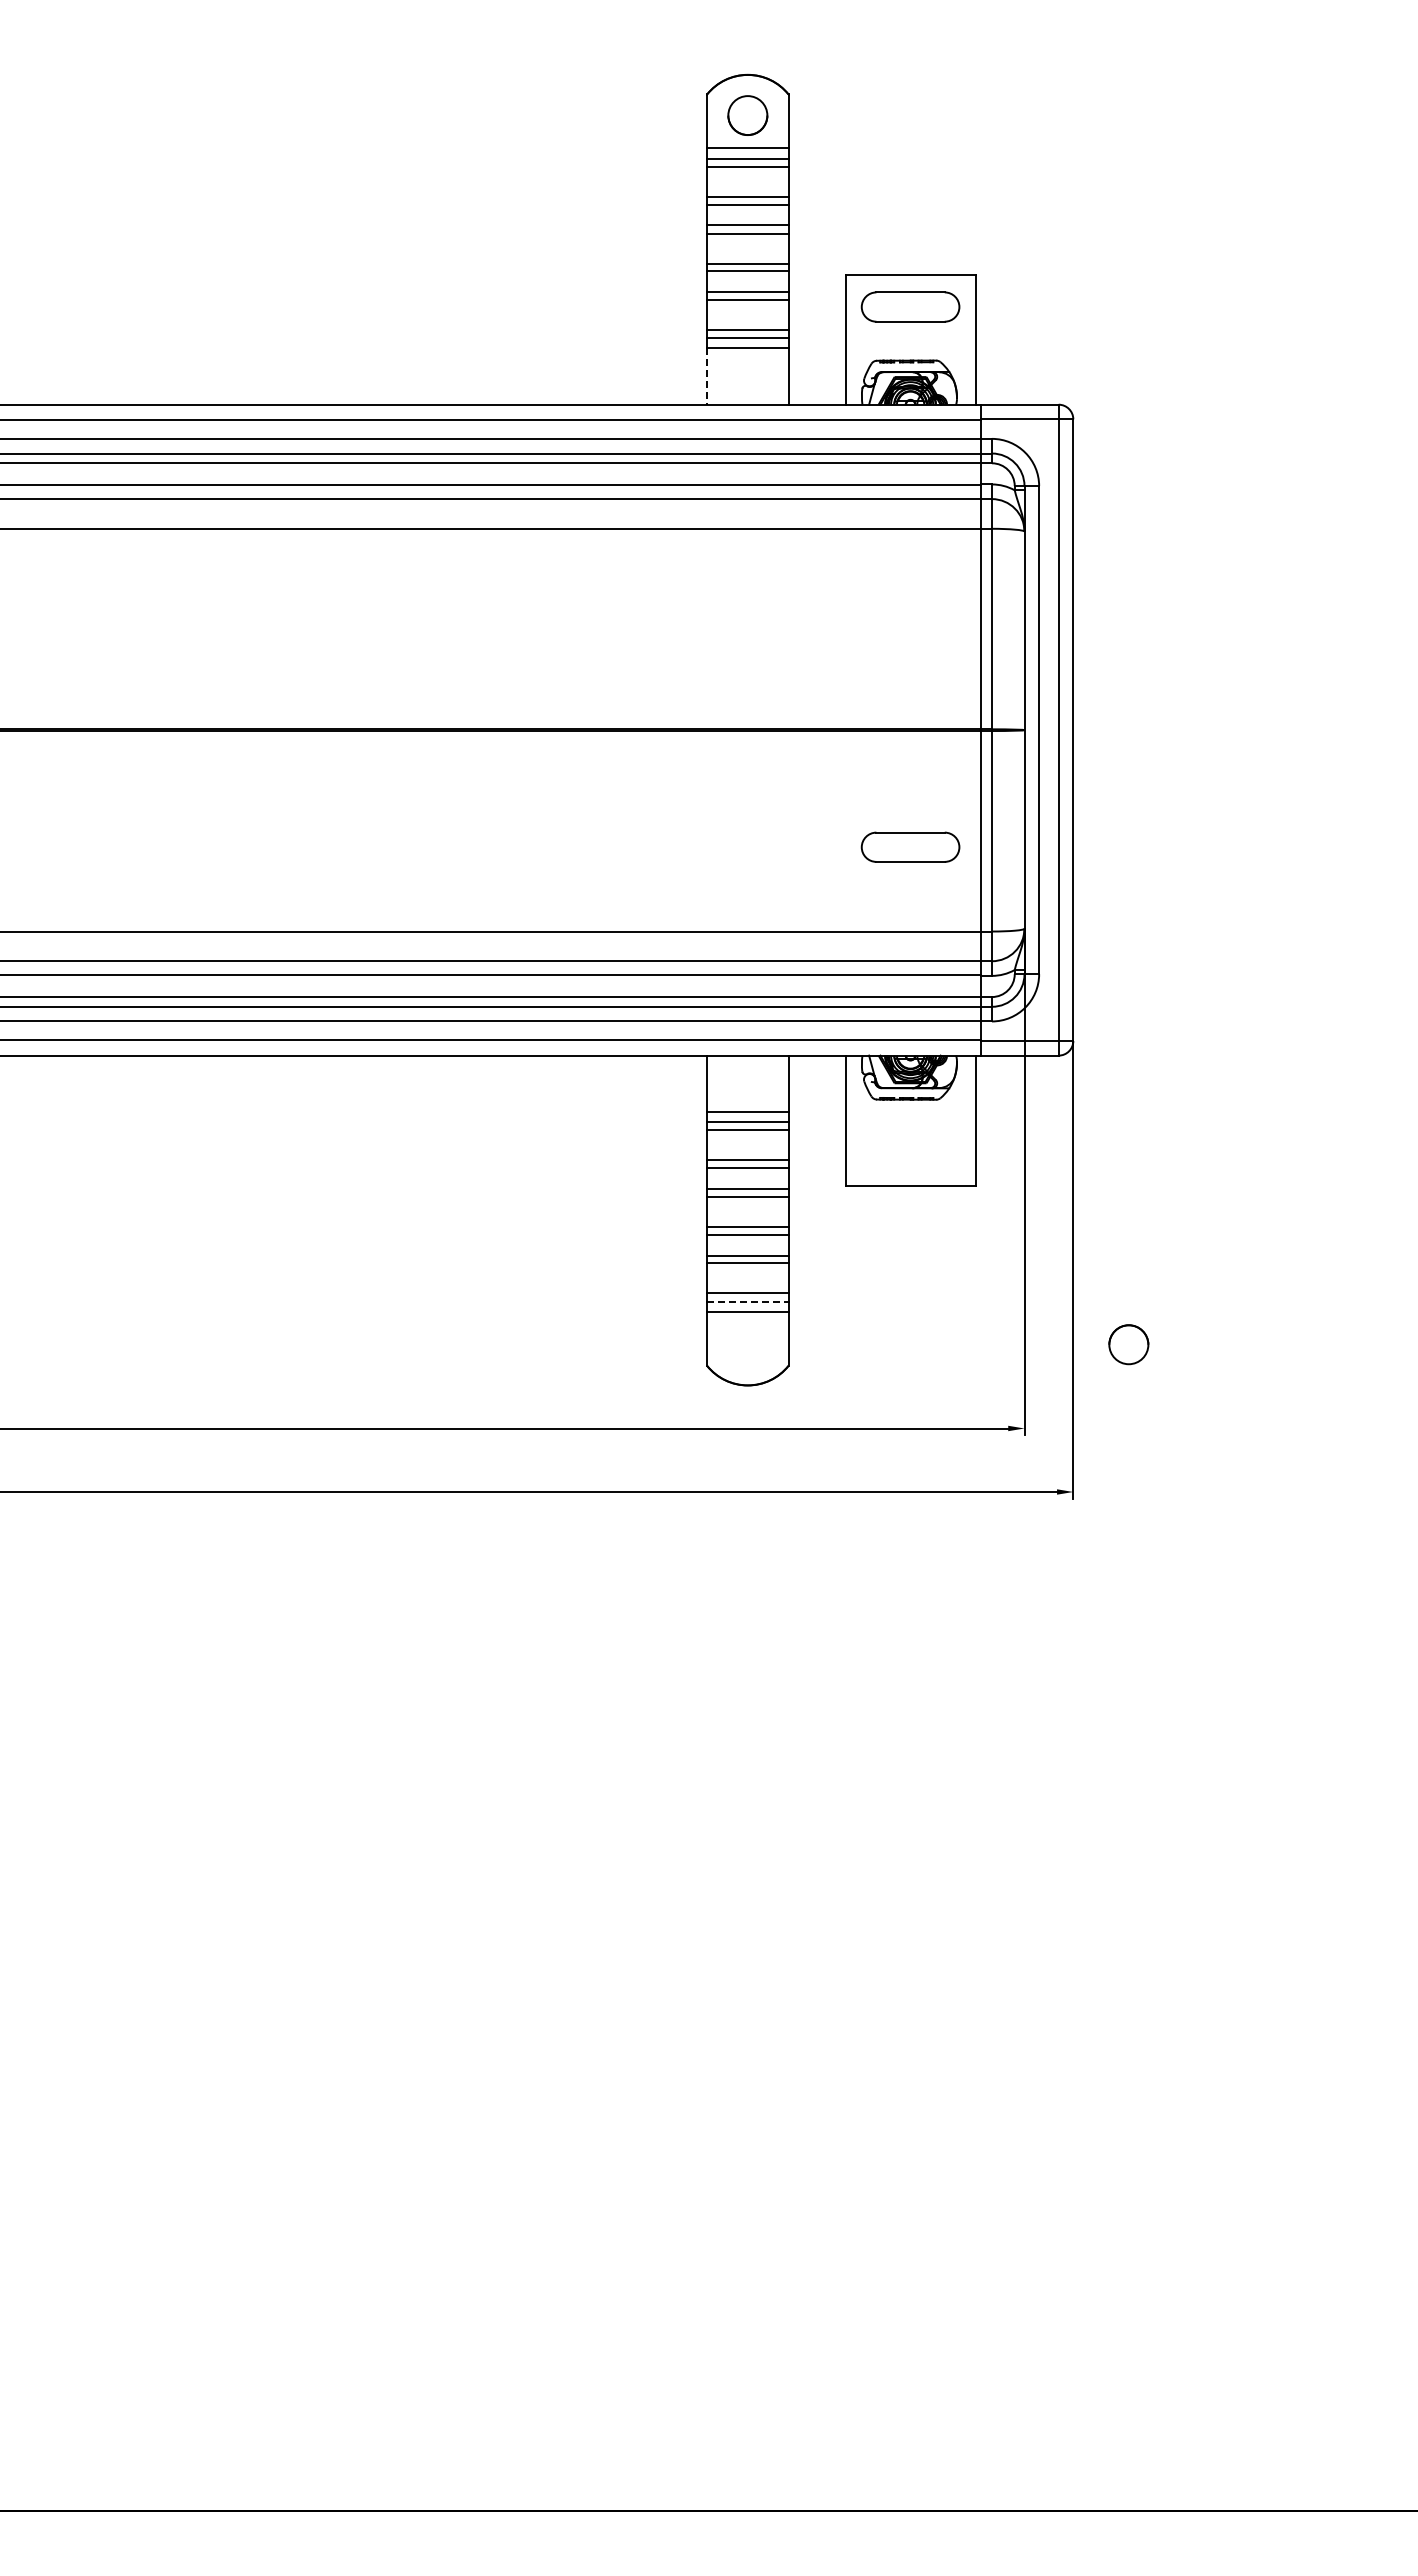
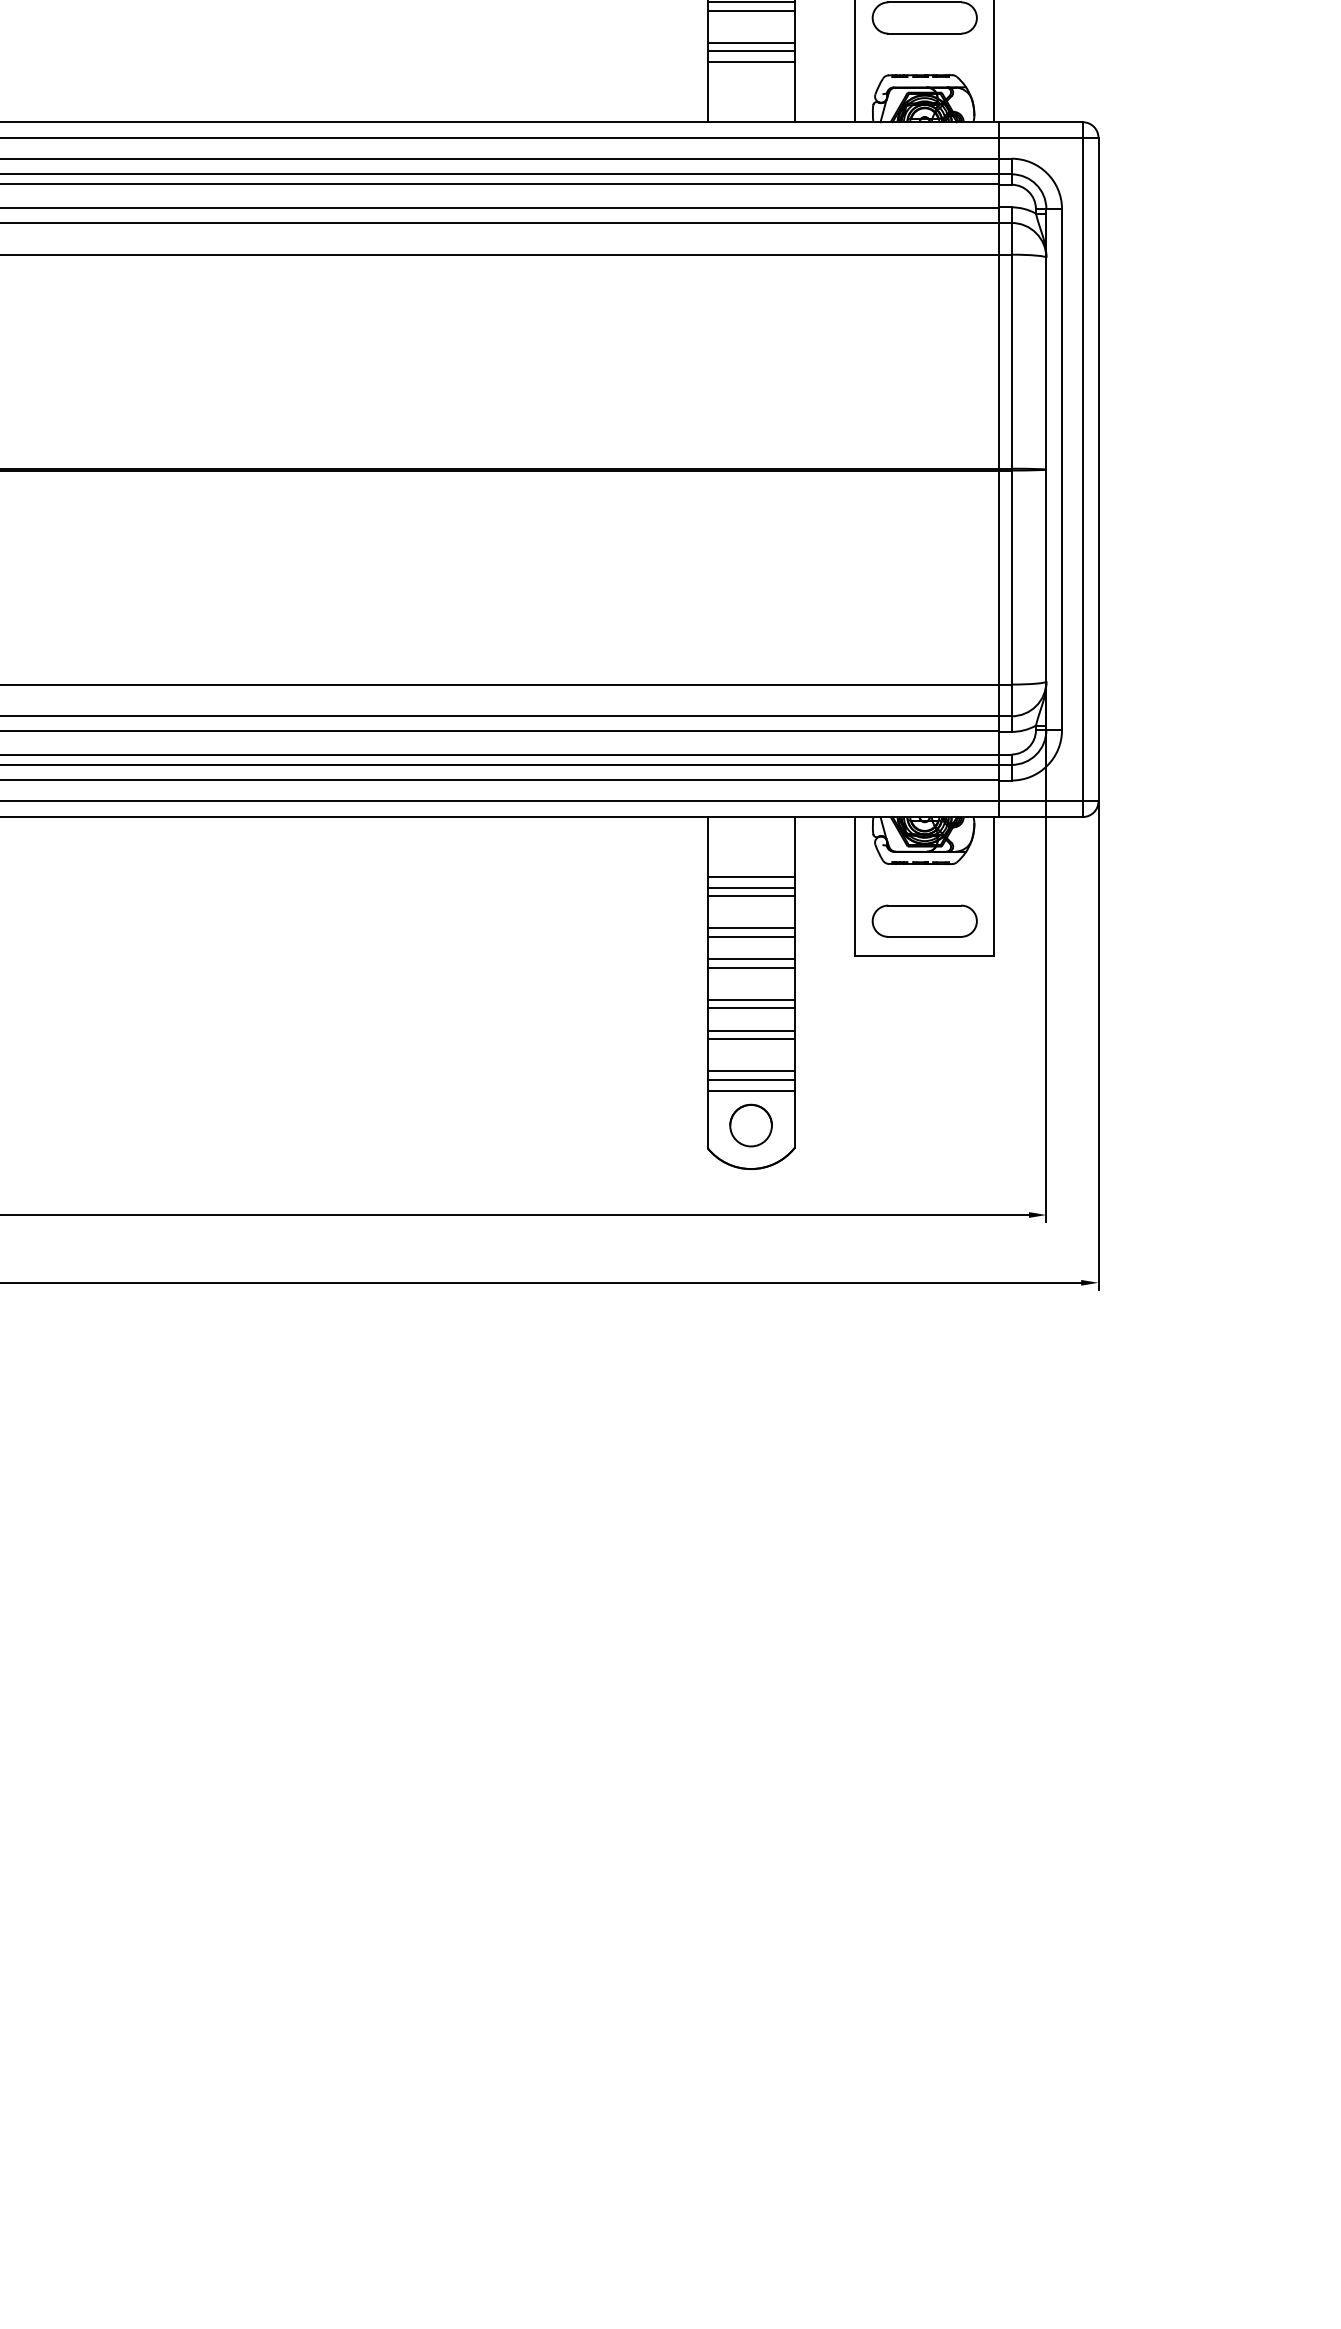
line: (707, 376) -> (708, 92), dashed -> solid
part: (910, 846) -> (924, 920), moved
line: (747, 1301) -> (750, 1079), dashed -> solid
part: (1128, 1344) -> (750, 1125), moved

